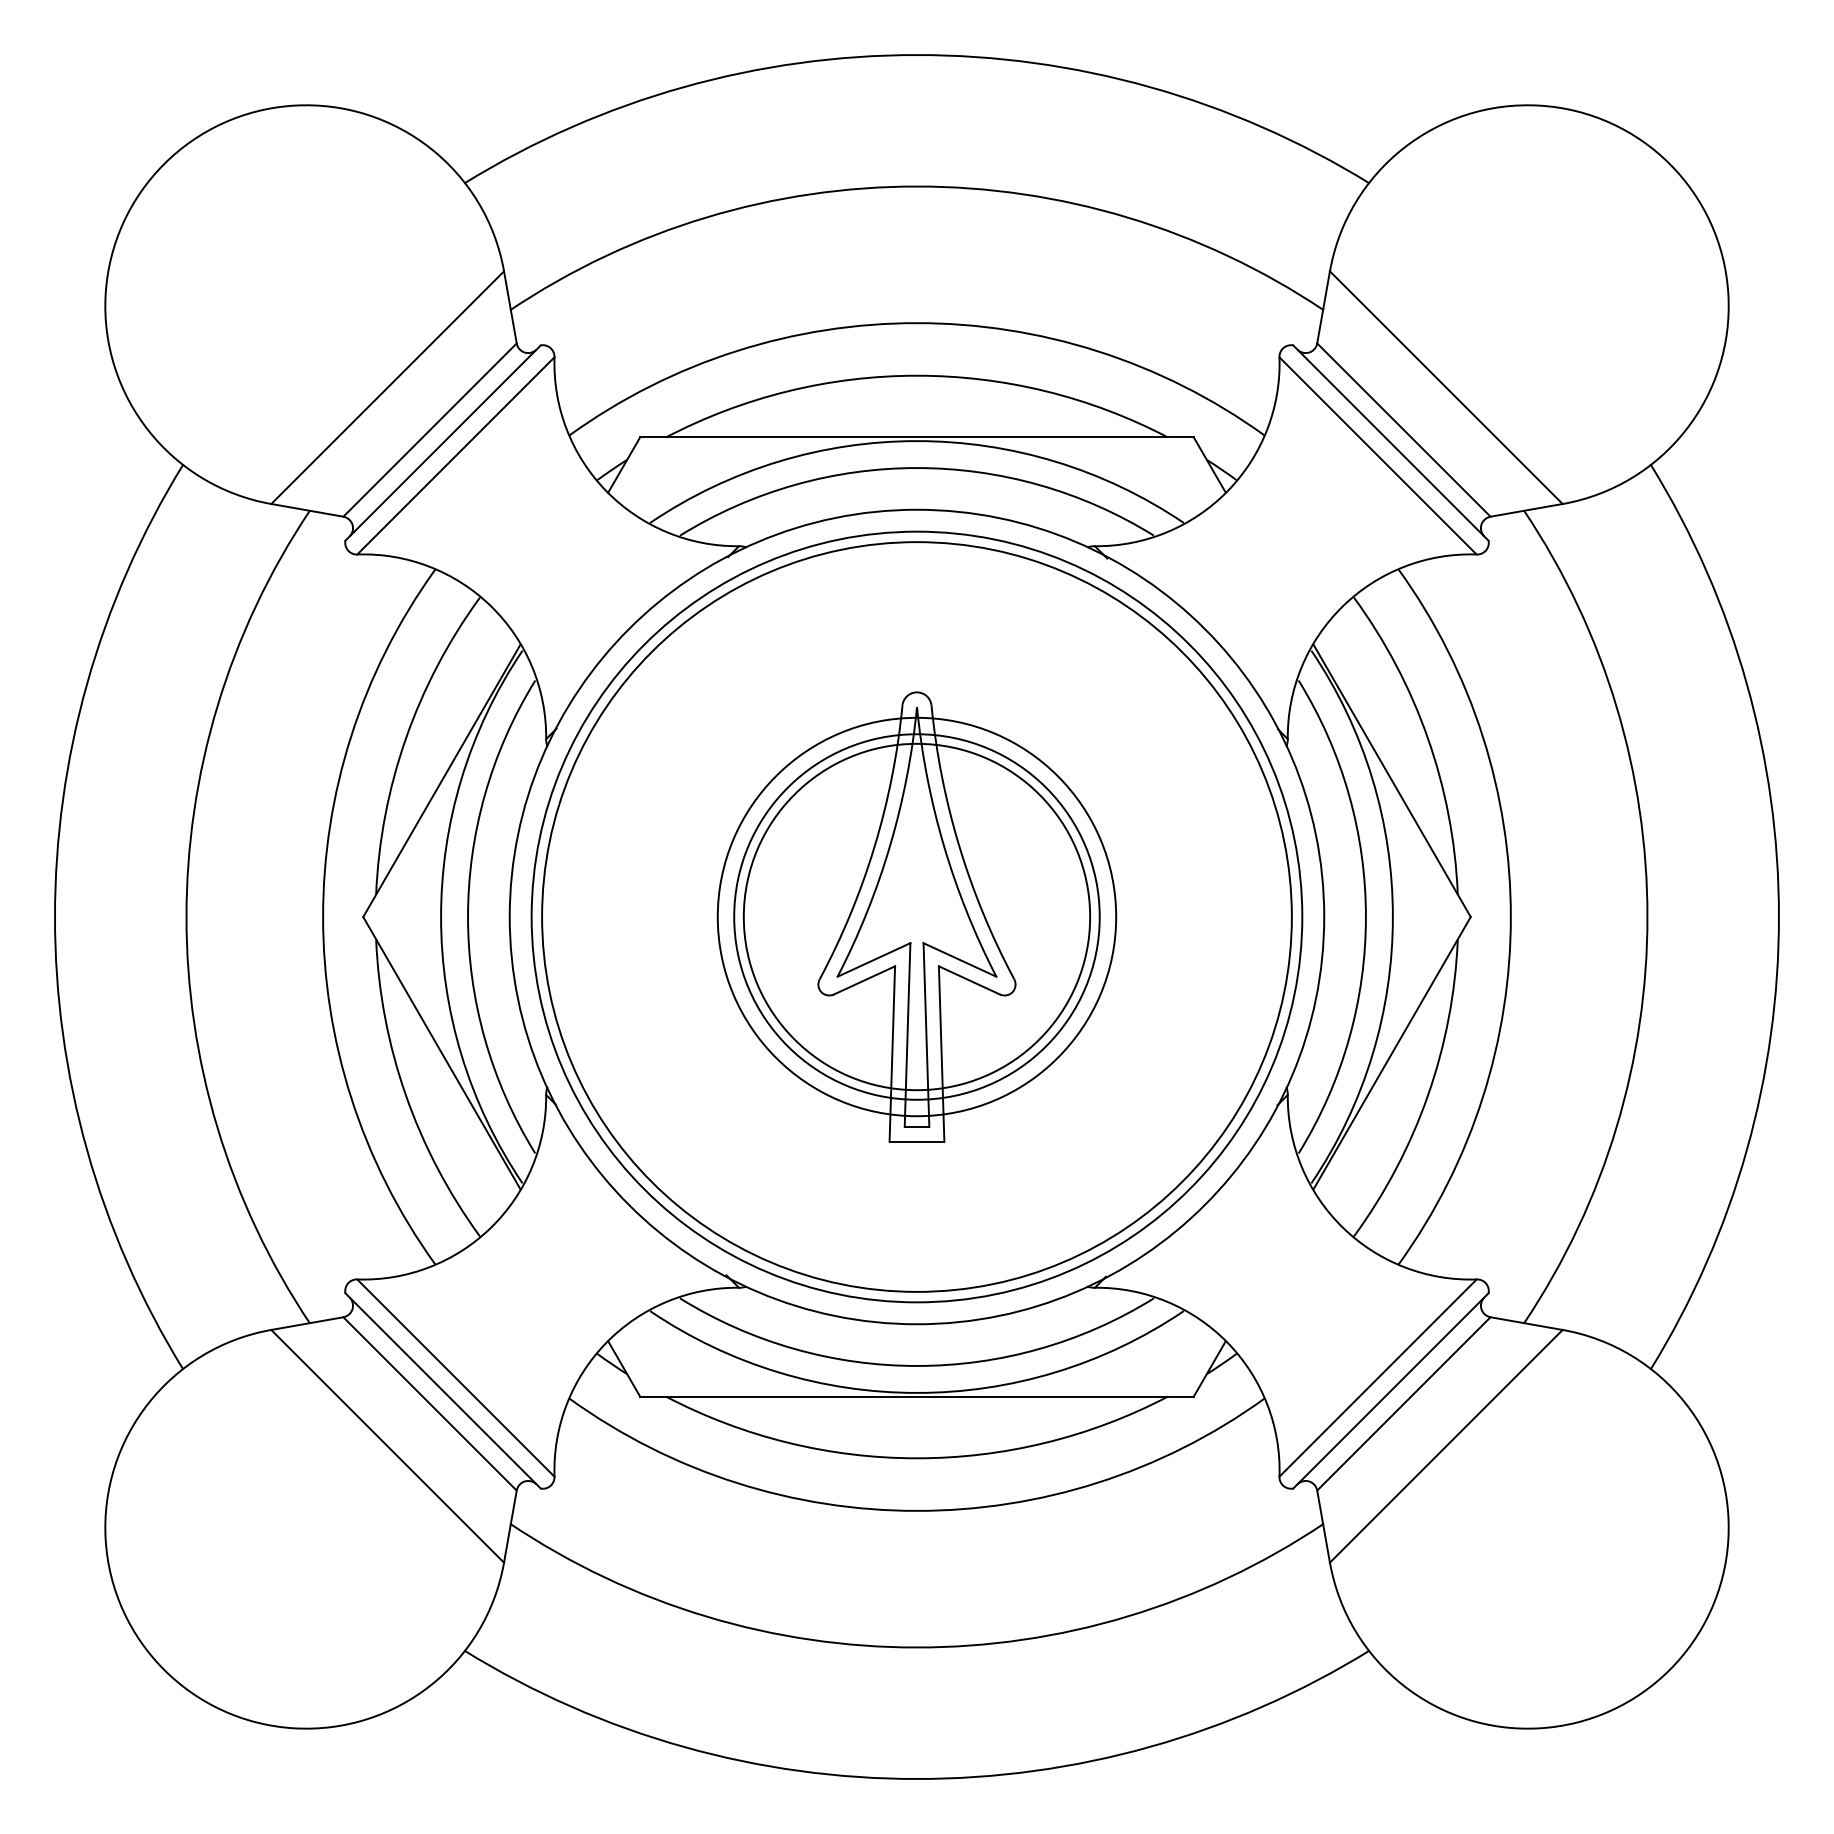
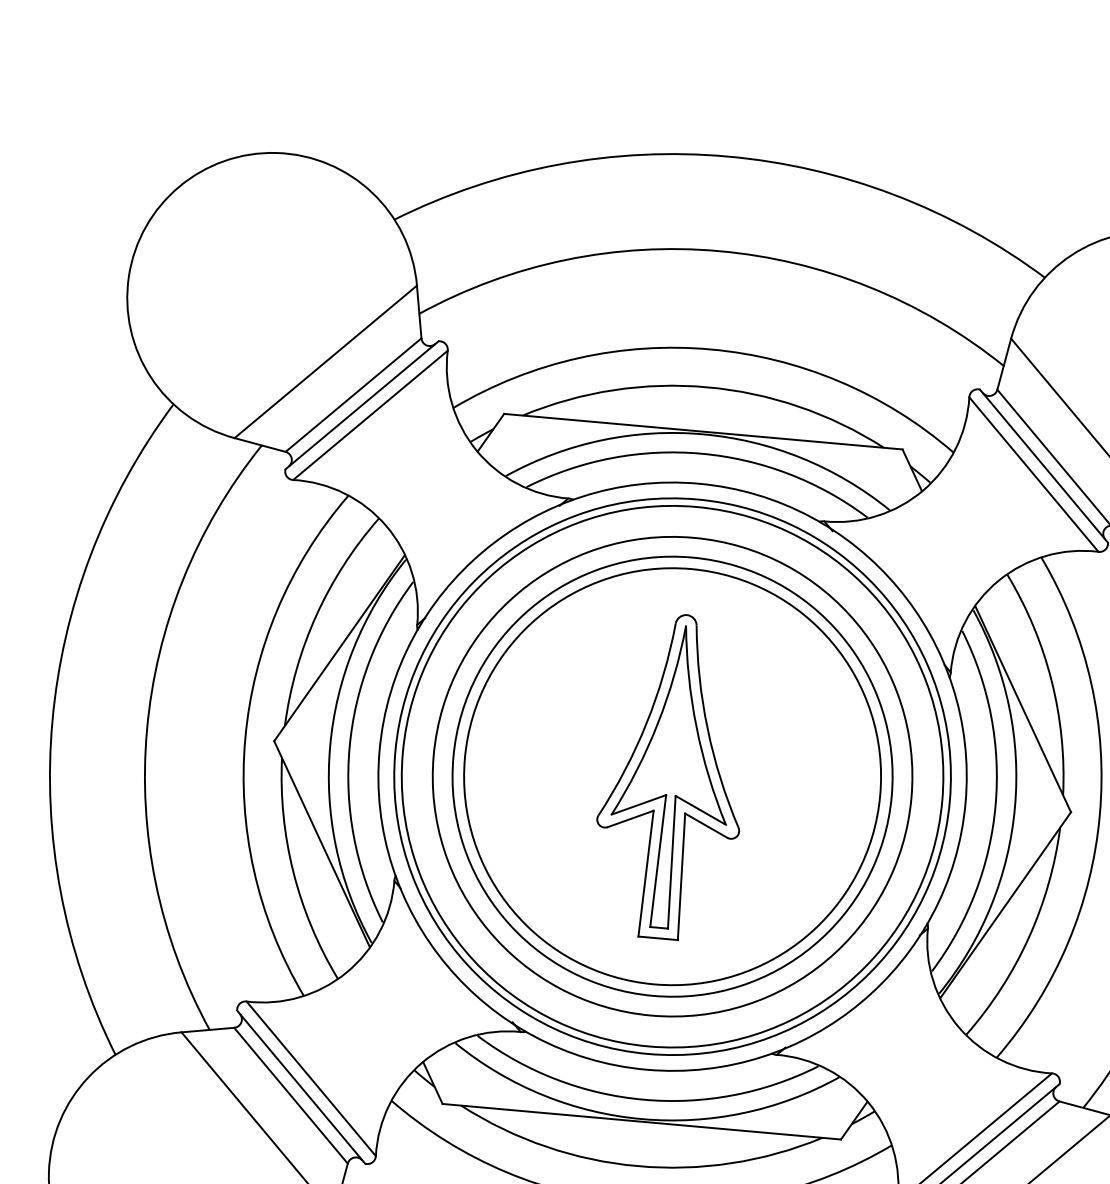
circle: (916, 916) -> (672, 776), size x1.67
circle: (916, 916) -> (672, 776), size x1.67
circle: (916, 917) -> (672, 777), size x1.67

